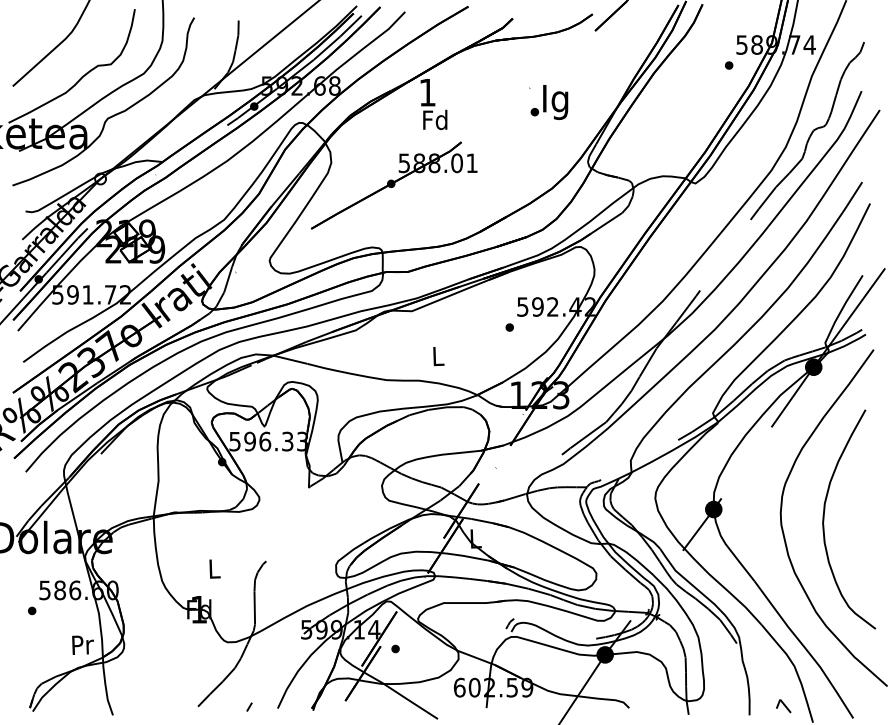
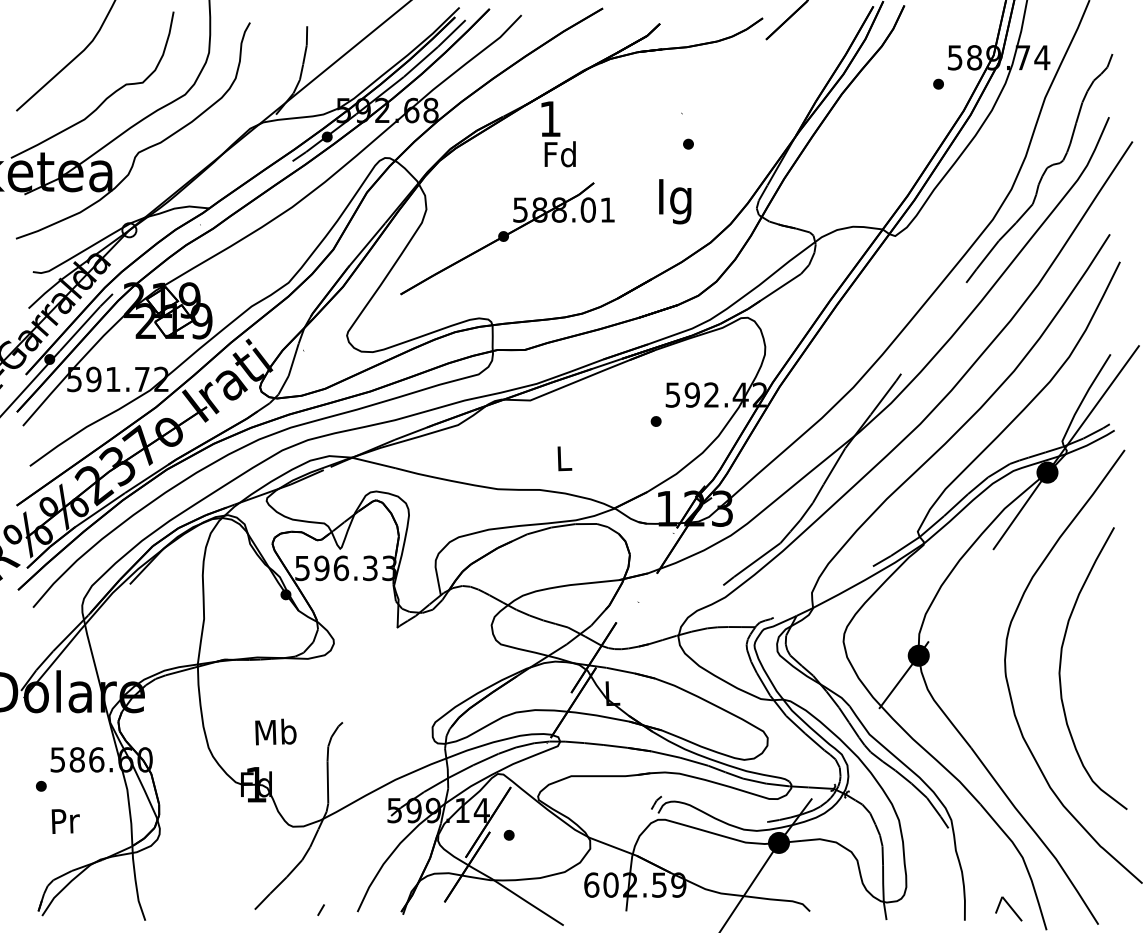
text: (555, 102) -> (675, 201), moved
text: (214, 568) -> (275, 731), L -> Mb
text: (82, 645) -> (65, 821), moved
part: (783, 705) -> (1008, 908), size x1.43

